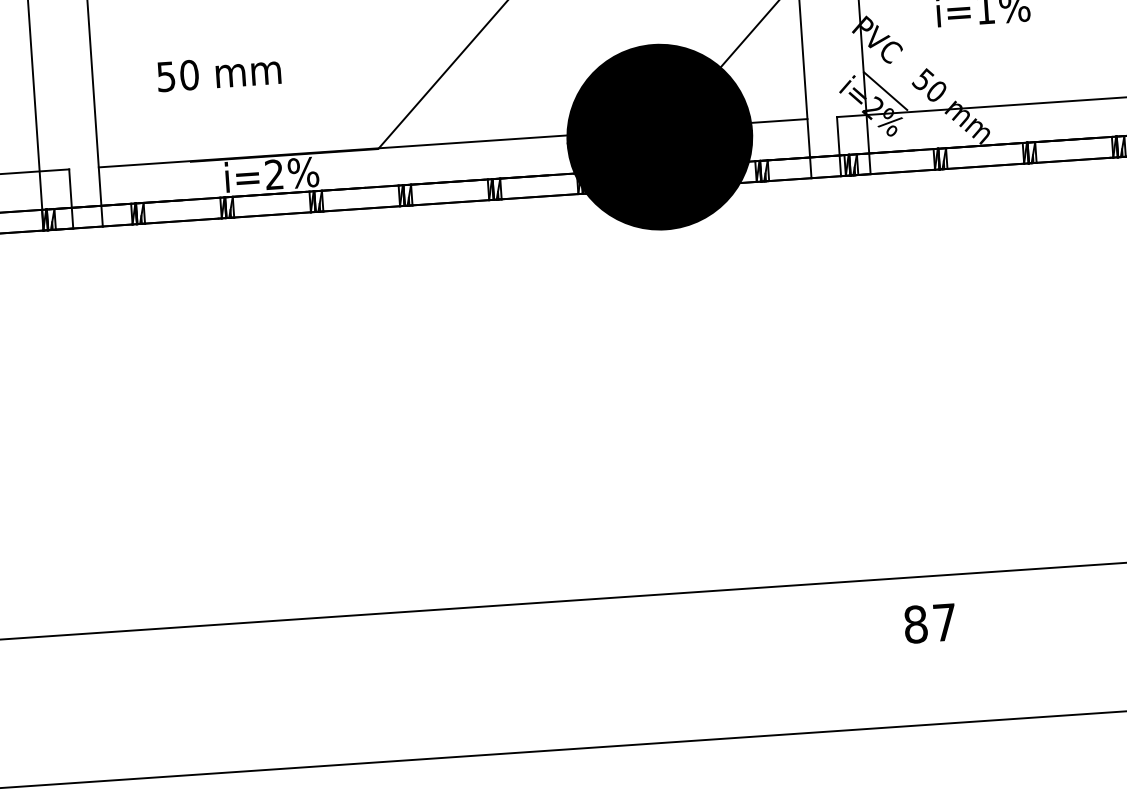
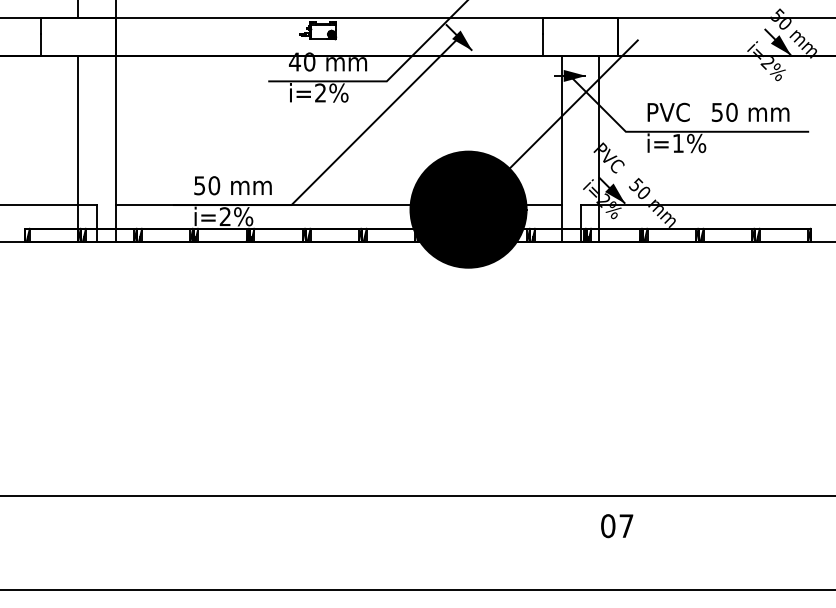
text: (218, 72) -> (232, 185), moved
fill: (891, 95) -> (615, 193), added
text: (916, 623) -> (608, 525), 87 -> 07

